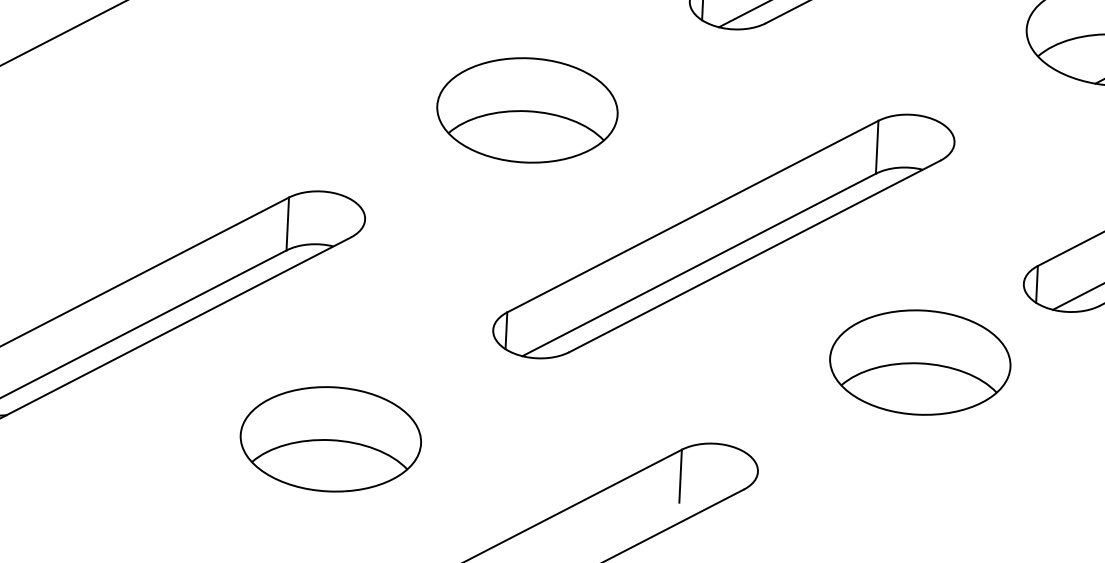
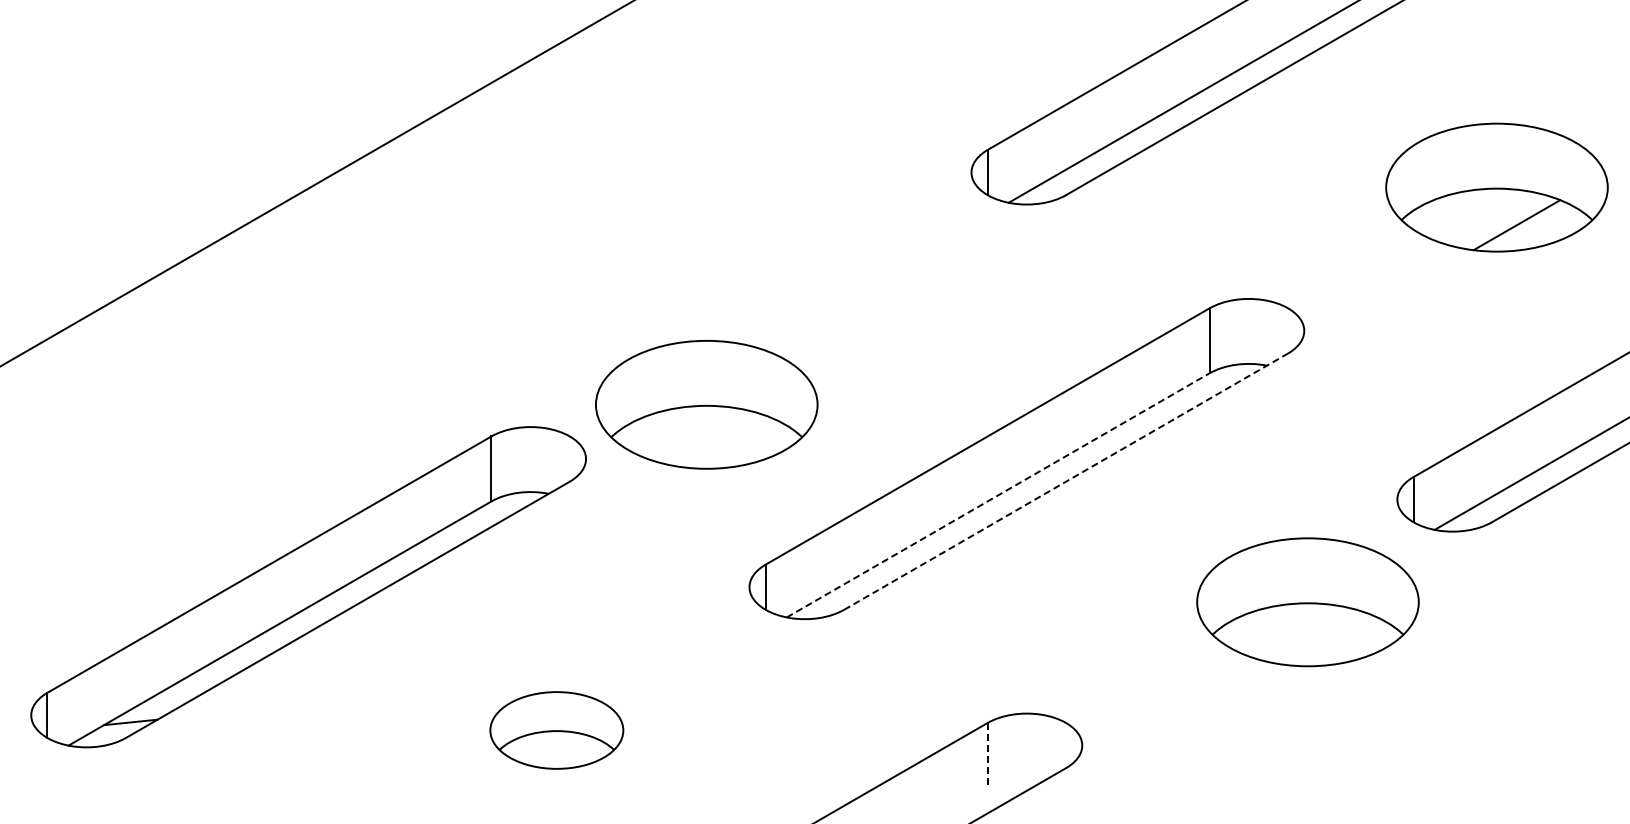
part: (527, 110) -> (706, 404), moved
line: (755, 256) -> (1066, 481), solid -> dashed
line: (699, 265) -> (998, 495), solid -> dashed
part: (919, 362) -> (1307, 602), moved
part: (330, 439) -> (556, 730), size x0.6
line: (680, 476) -> (987, 755), solid -> dashed

